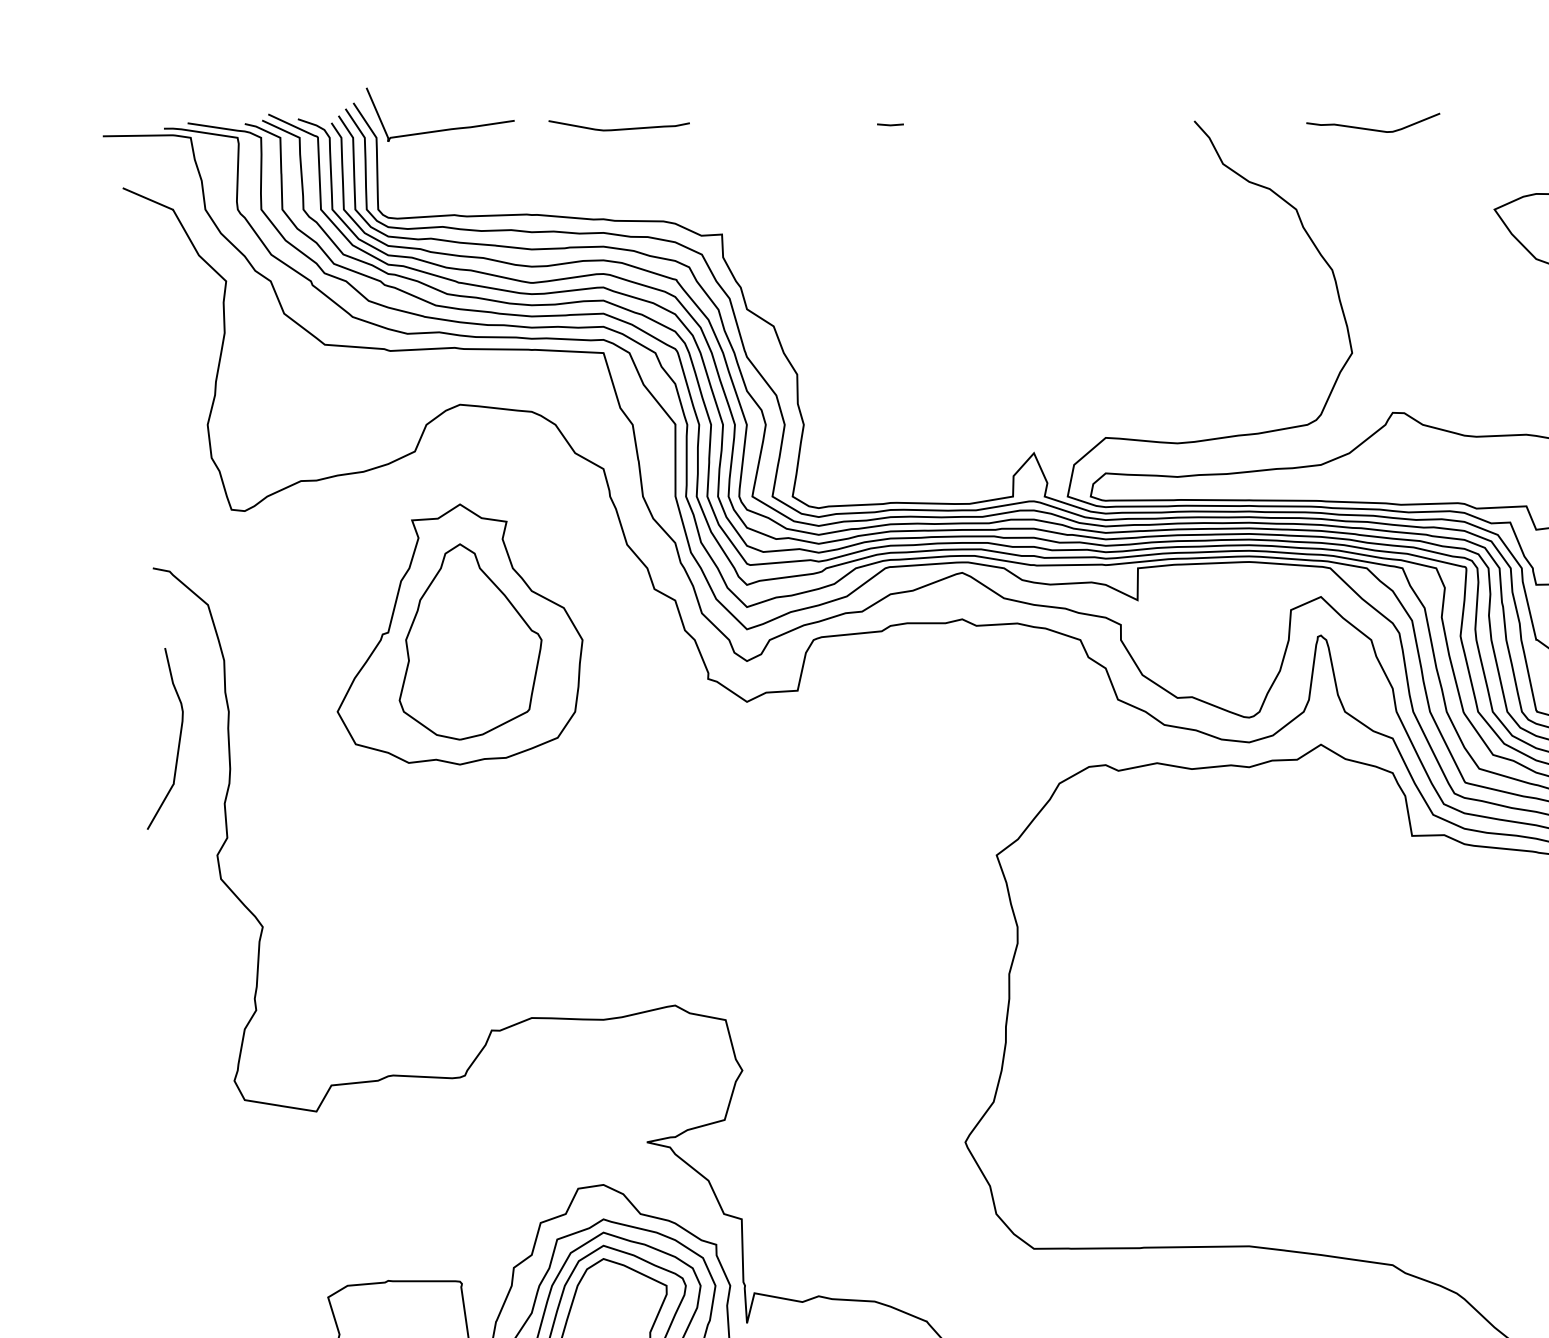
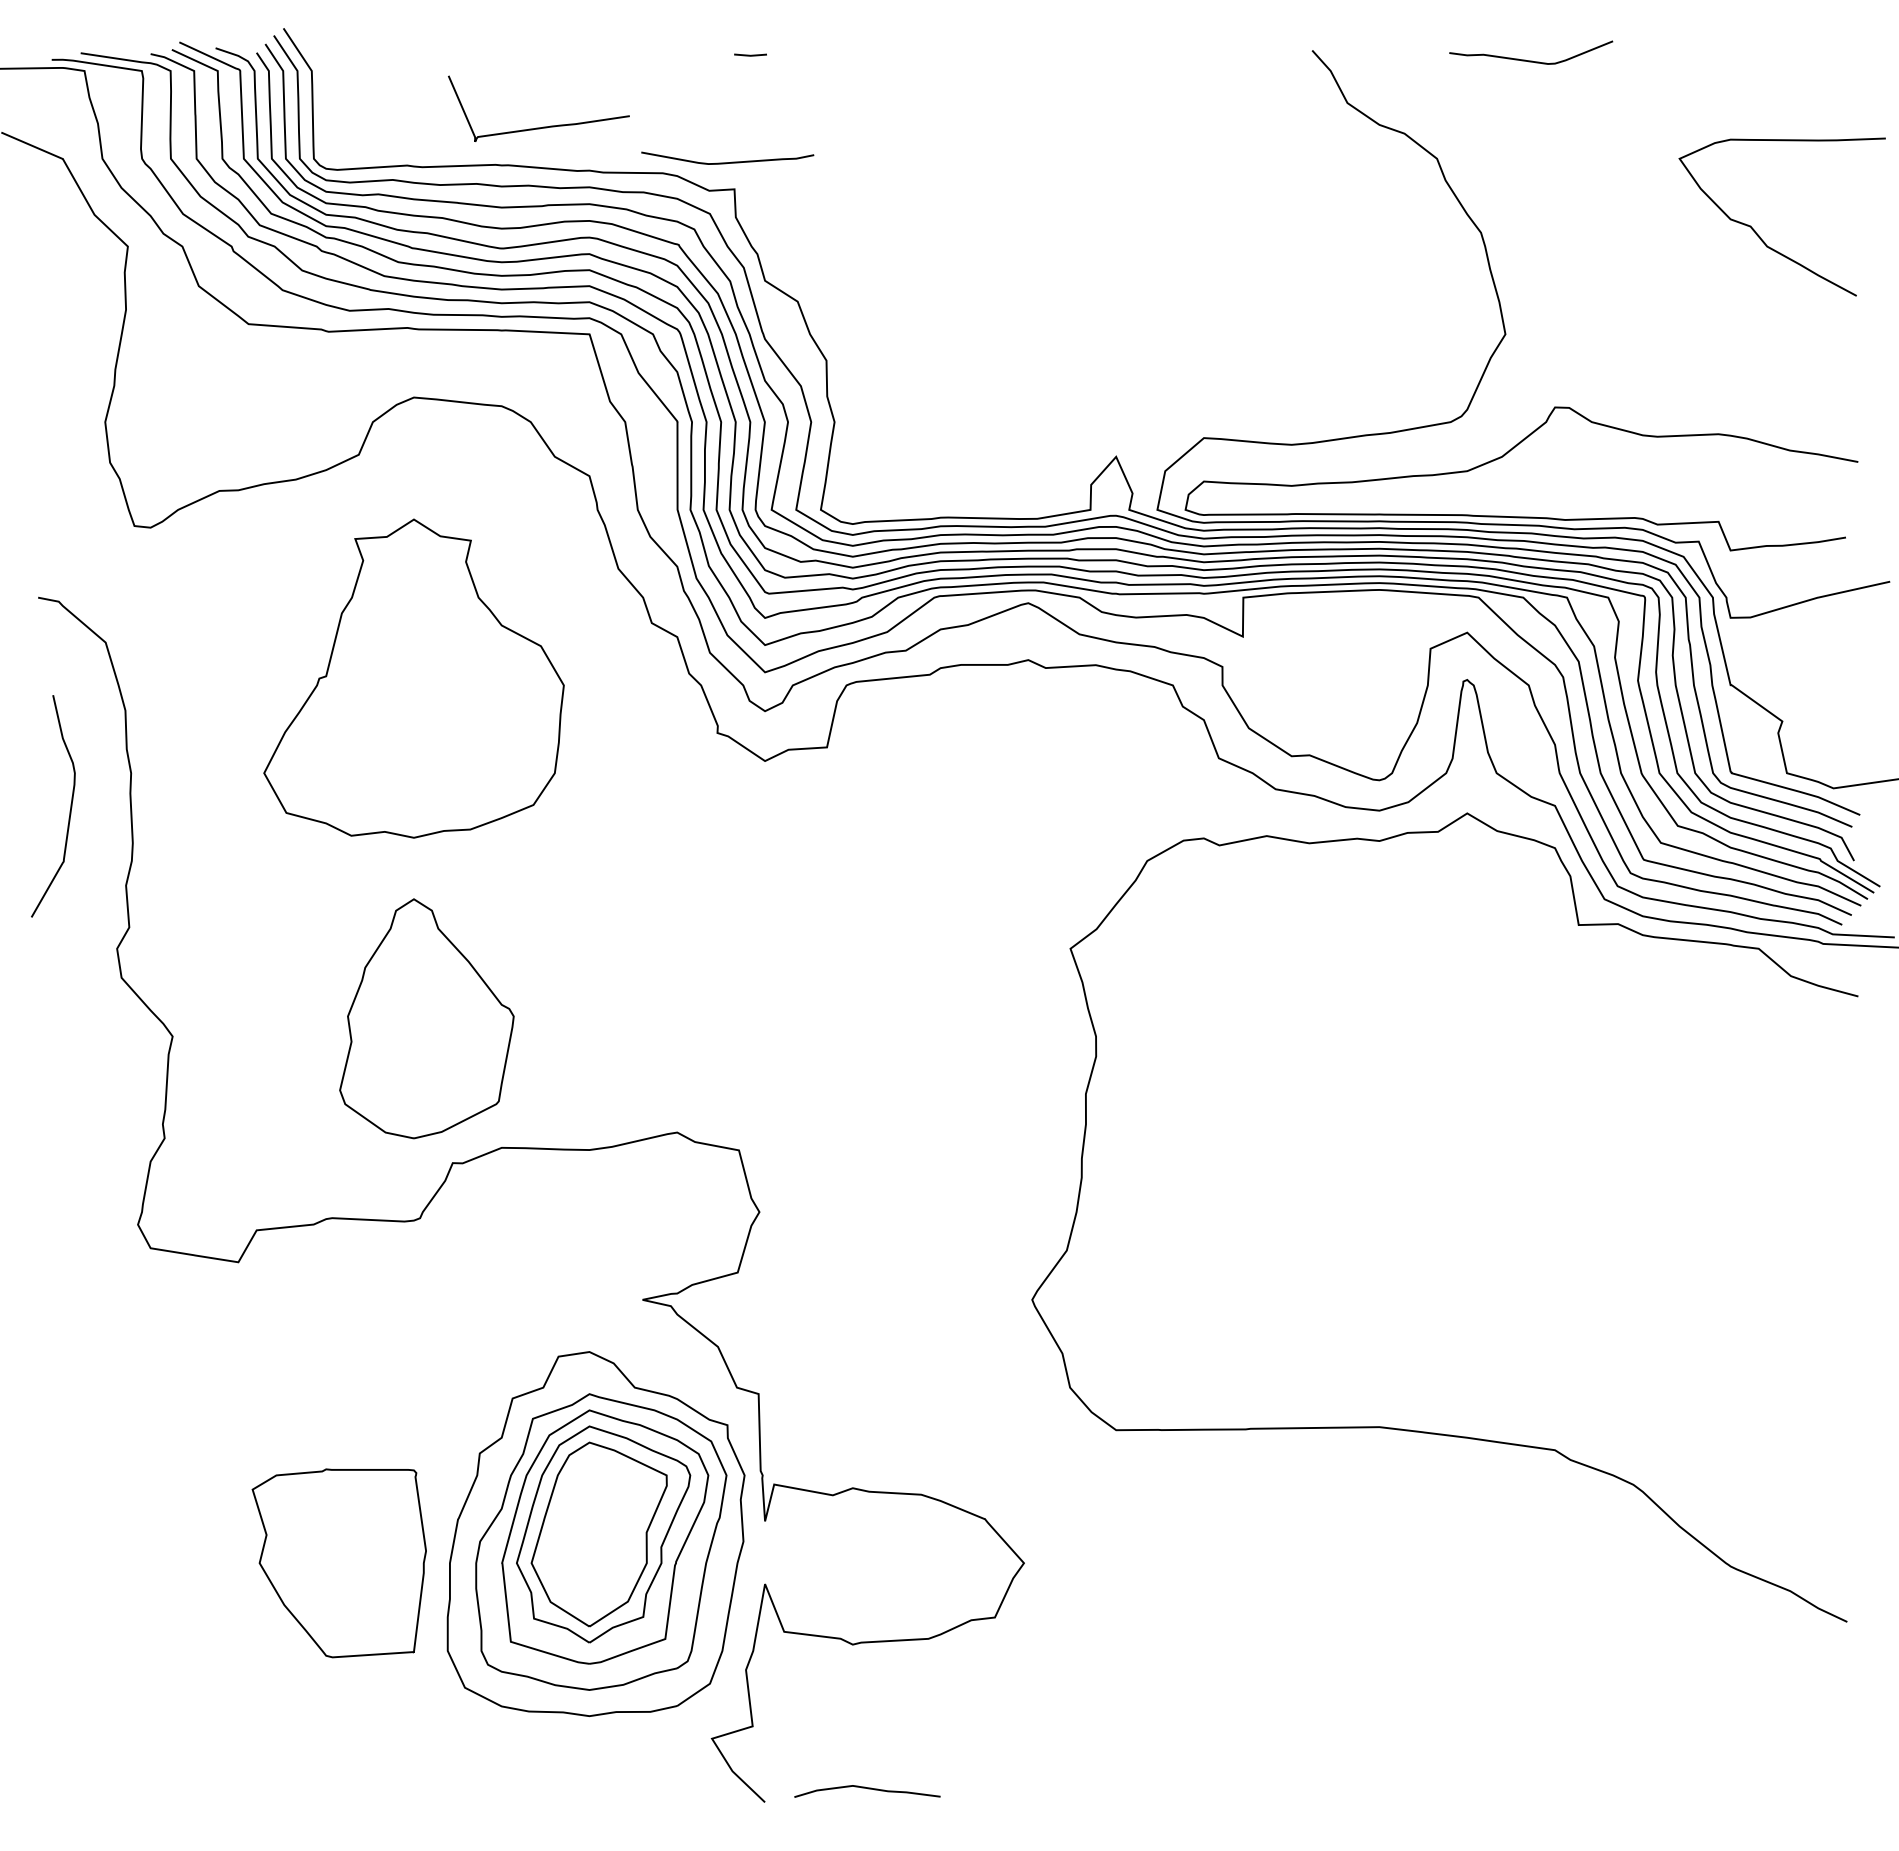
line: (890, 124) -> (750, 54), moved
curve: (444, 129) -> (543, 126), moved
curve: (619, 129) -> (727, 162), moved
part: (470, 641) -> (426, 1018), moved

